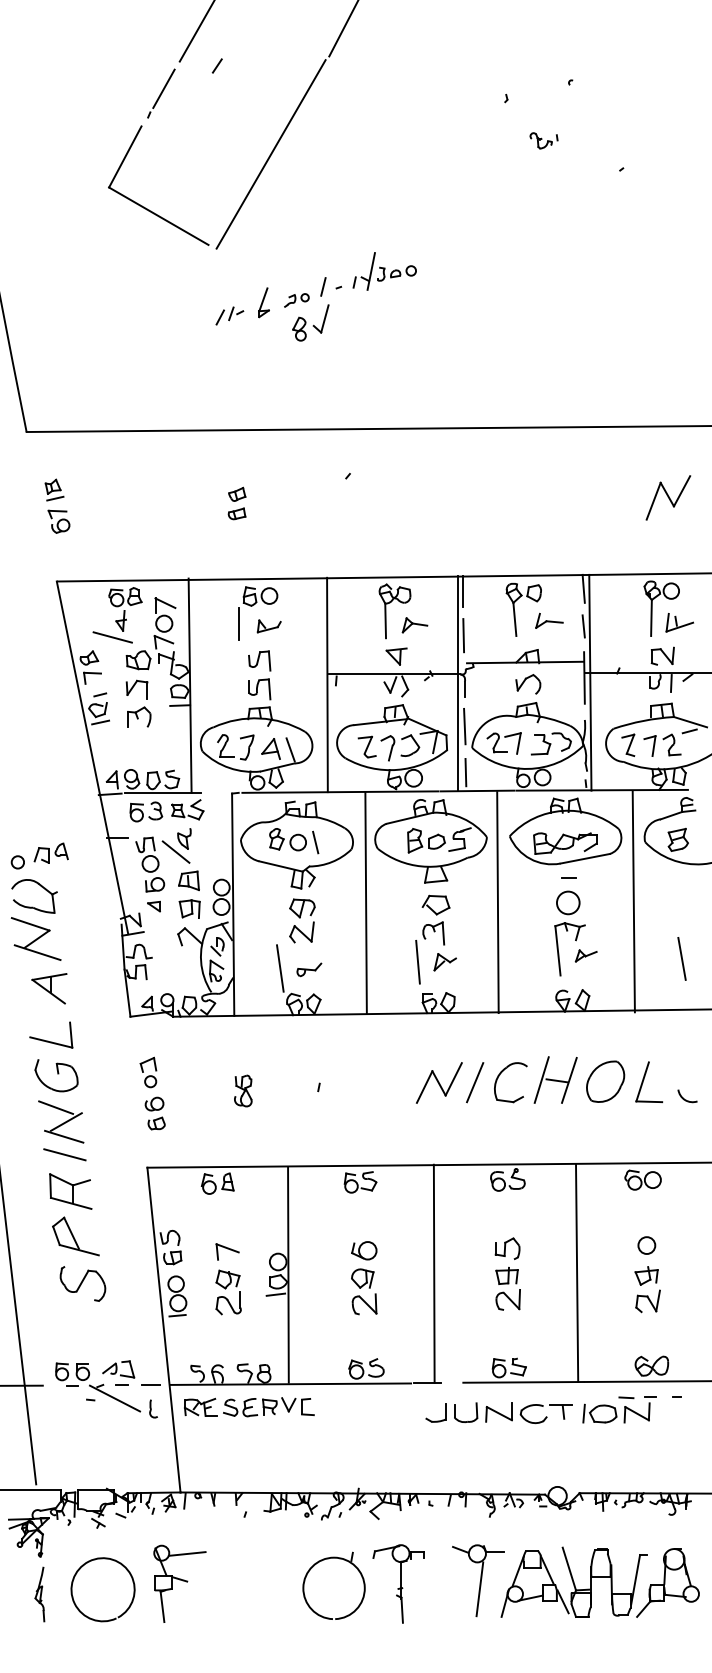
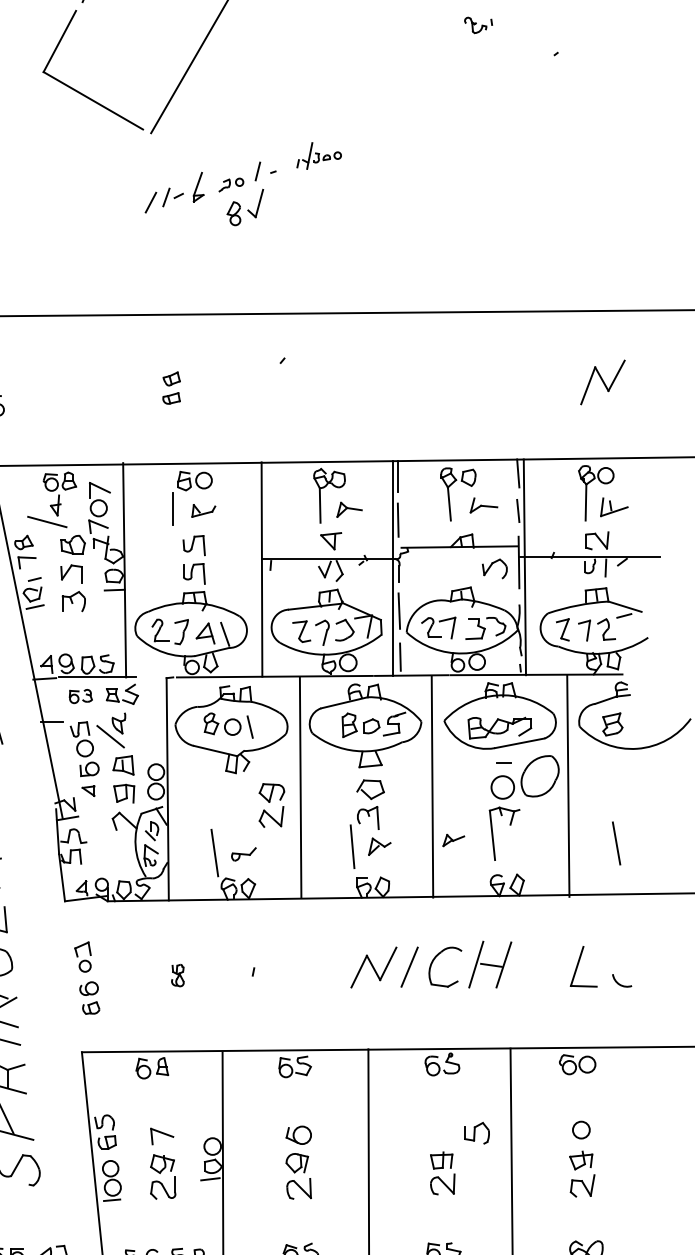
part: (384, 271) -> (319, 156), size x0.7
part: (229, 315) -> (164, 200), size x1.4
part: (528, 684) -> (495, 569), moved
part: (146, 811) -> (81, 696), size x0.7
part: (302, 920) -> (272, 805), moved
part: (585, 955) -> (453, 840), moved
part: (605, 1081) -> (540, 776), moved
part: (243, 1090) -> (178, 975), size x0.7
part: (507, 1248) -> (477, 1133), moved

